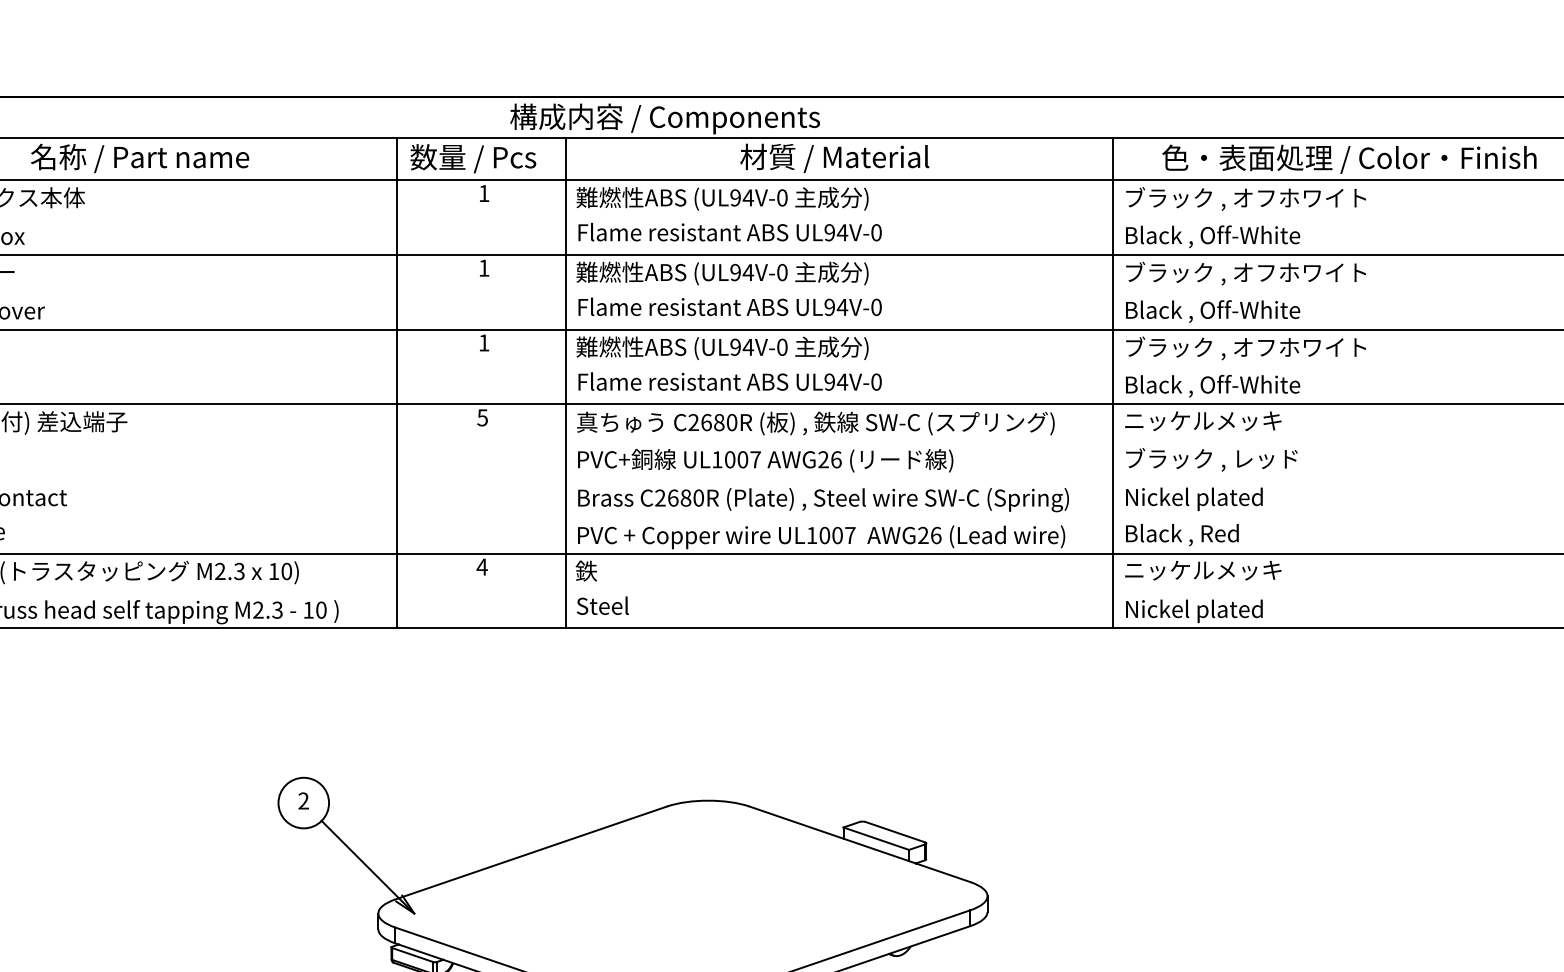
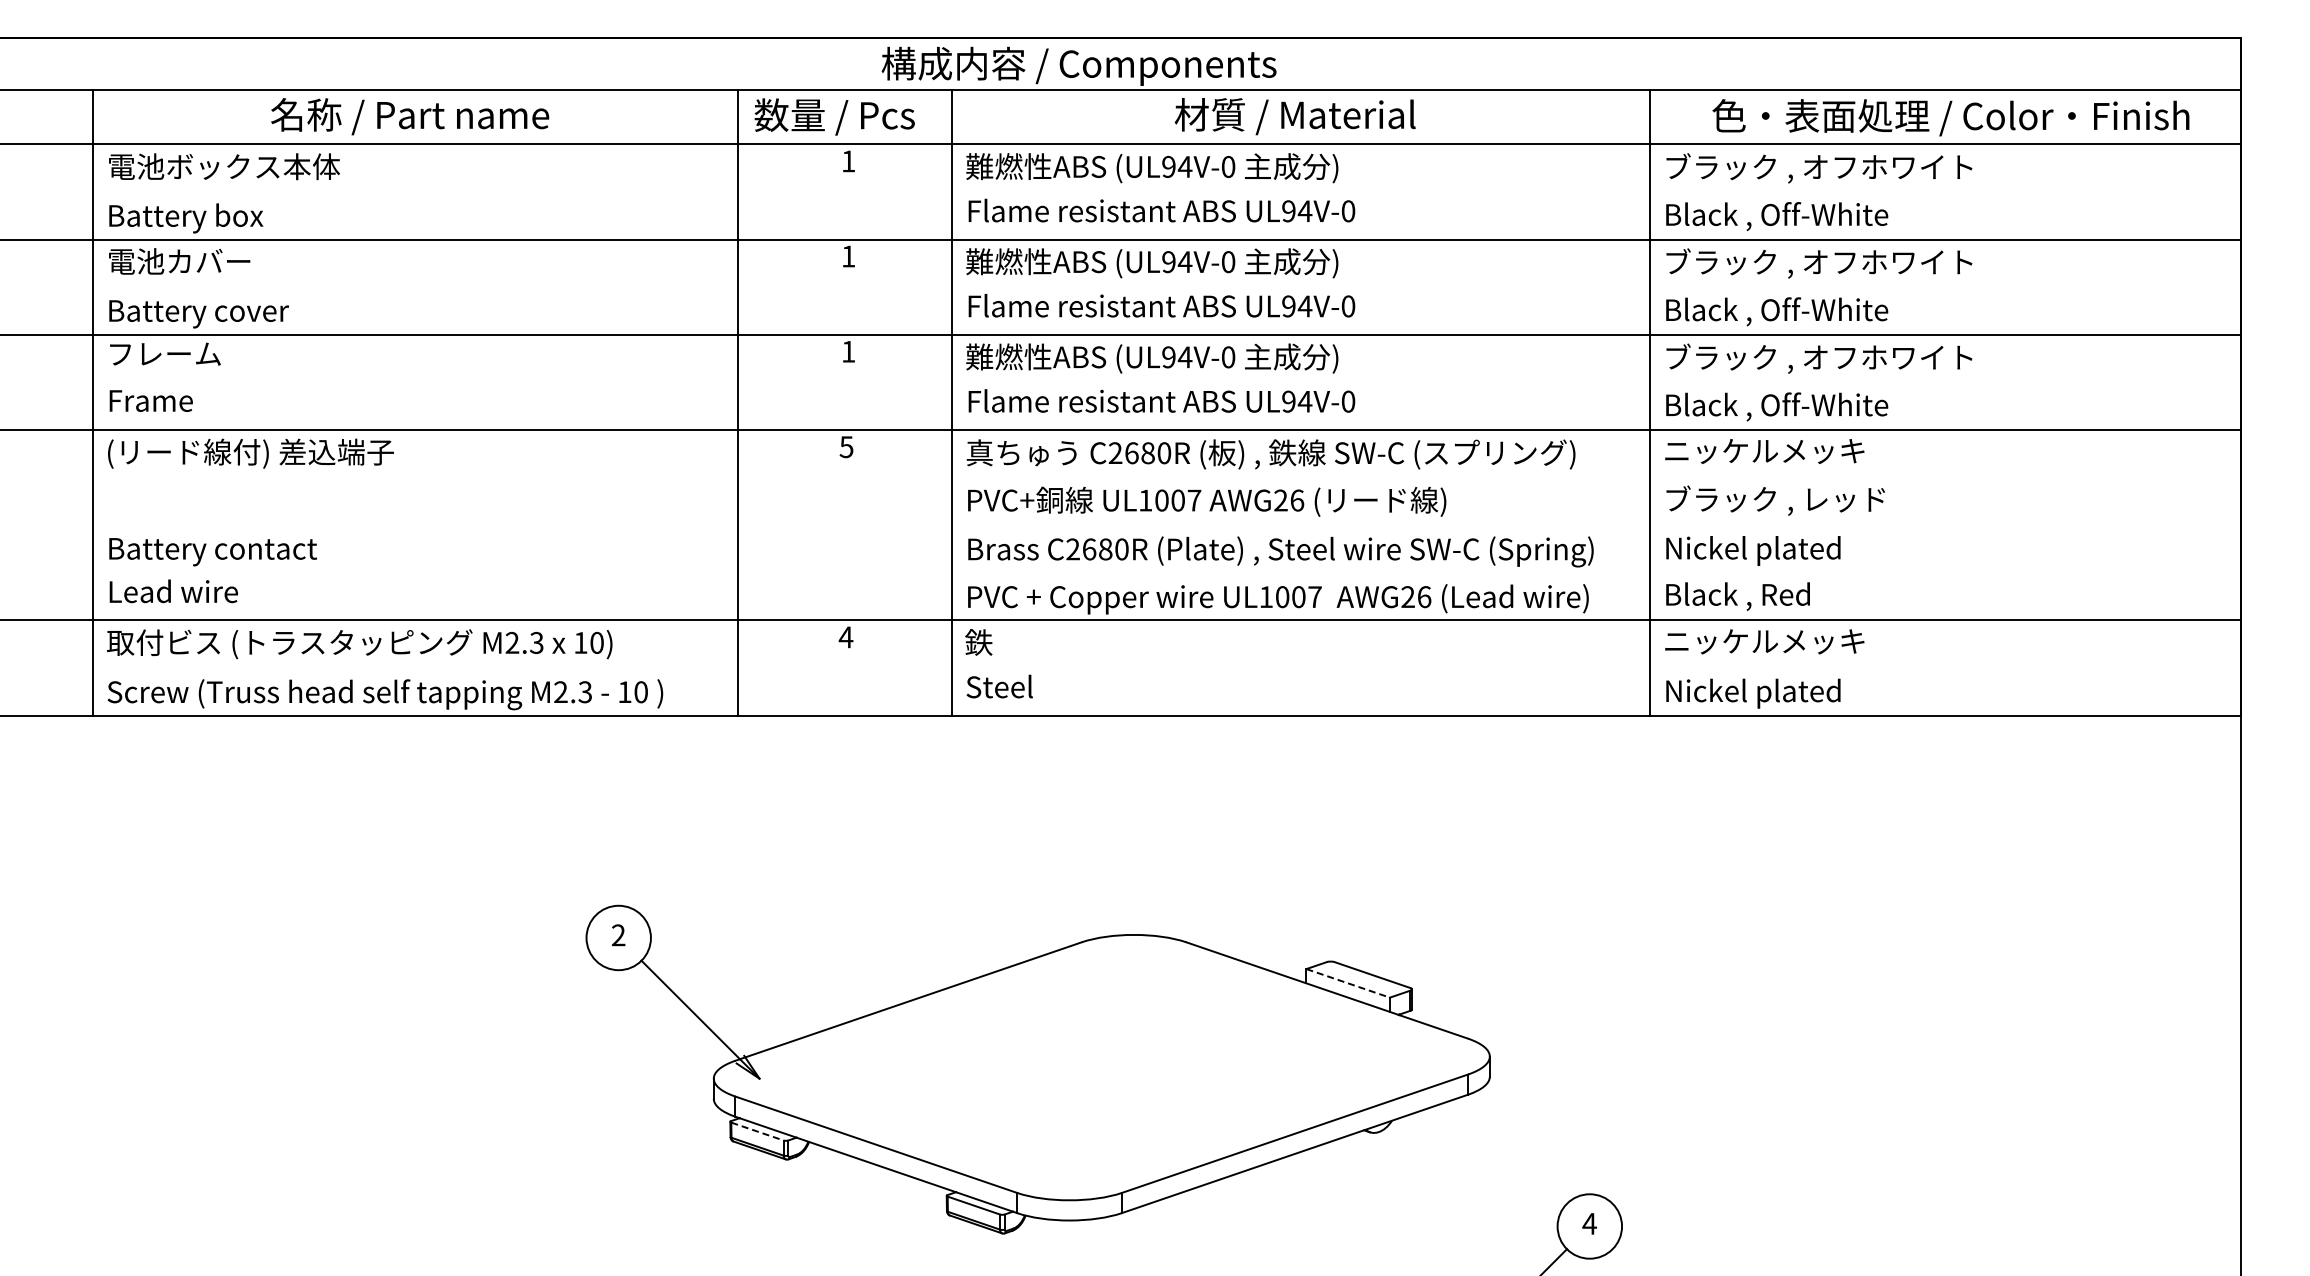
line: (876, 838) -> (1348, 983), solid -> dashed
line: (412, 954) -> (757, 1131), solid -> dashed

